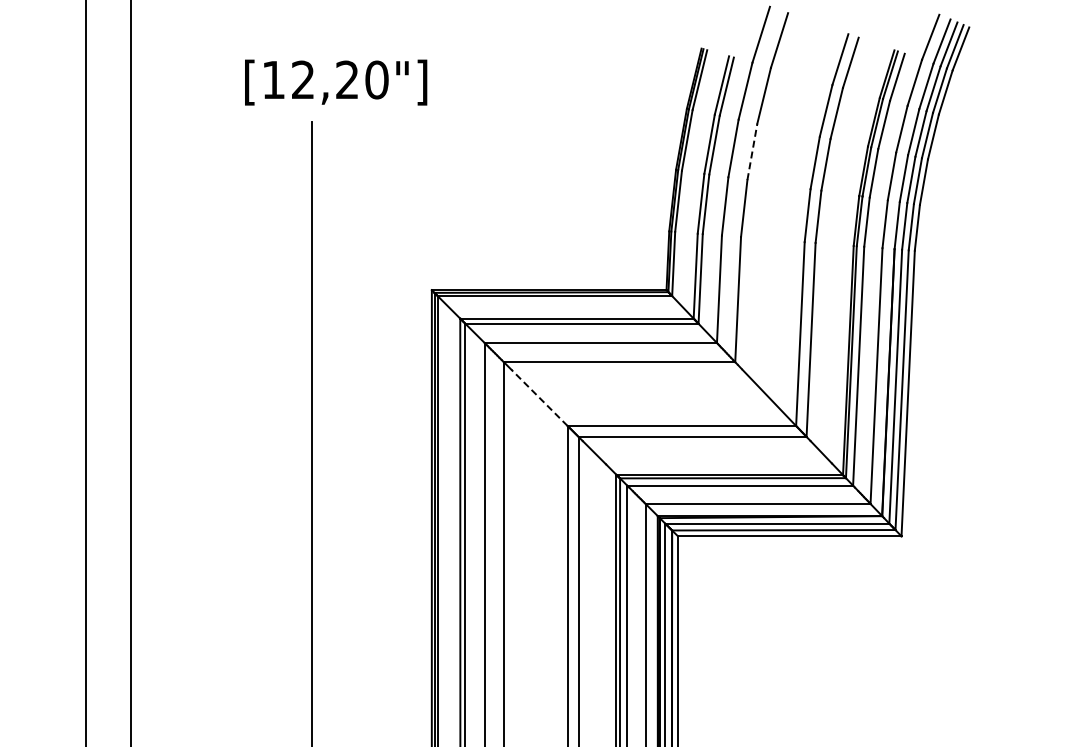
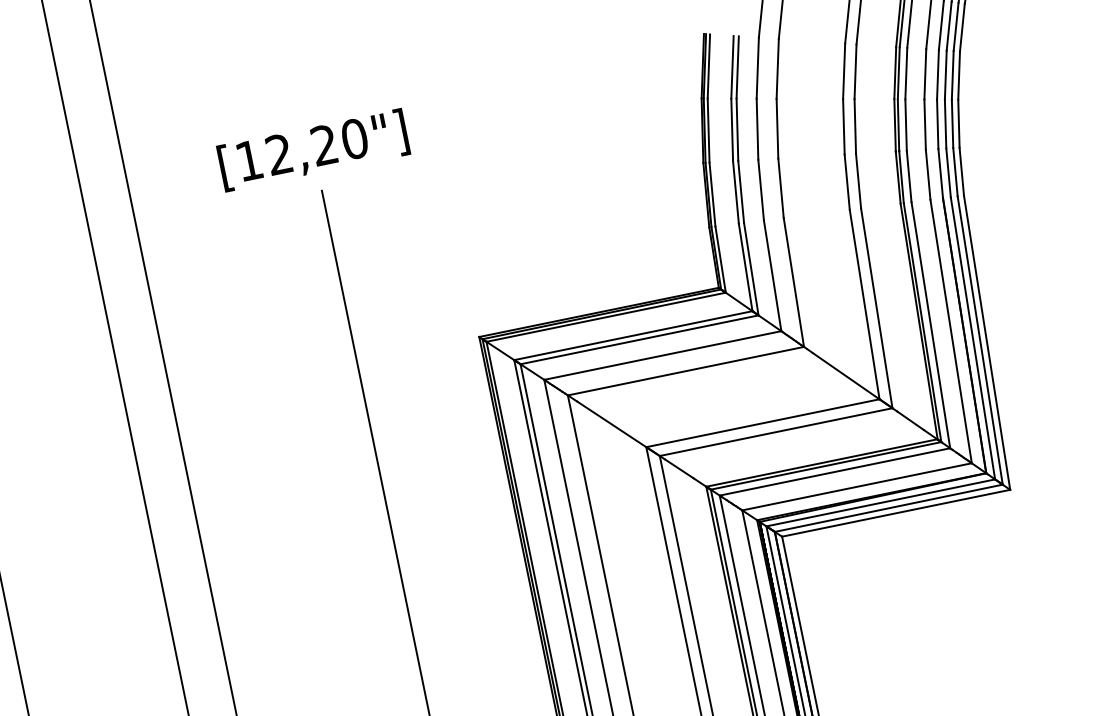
text: (336, 82) -> (313, 150), moved
line: (752, 151) -> (777, 128), dashed -> solid
line: (539, 397) -> (611, 423), dashed -> solid

